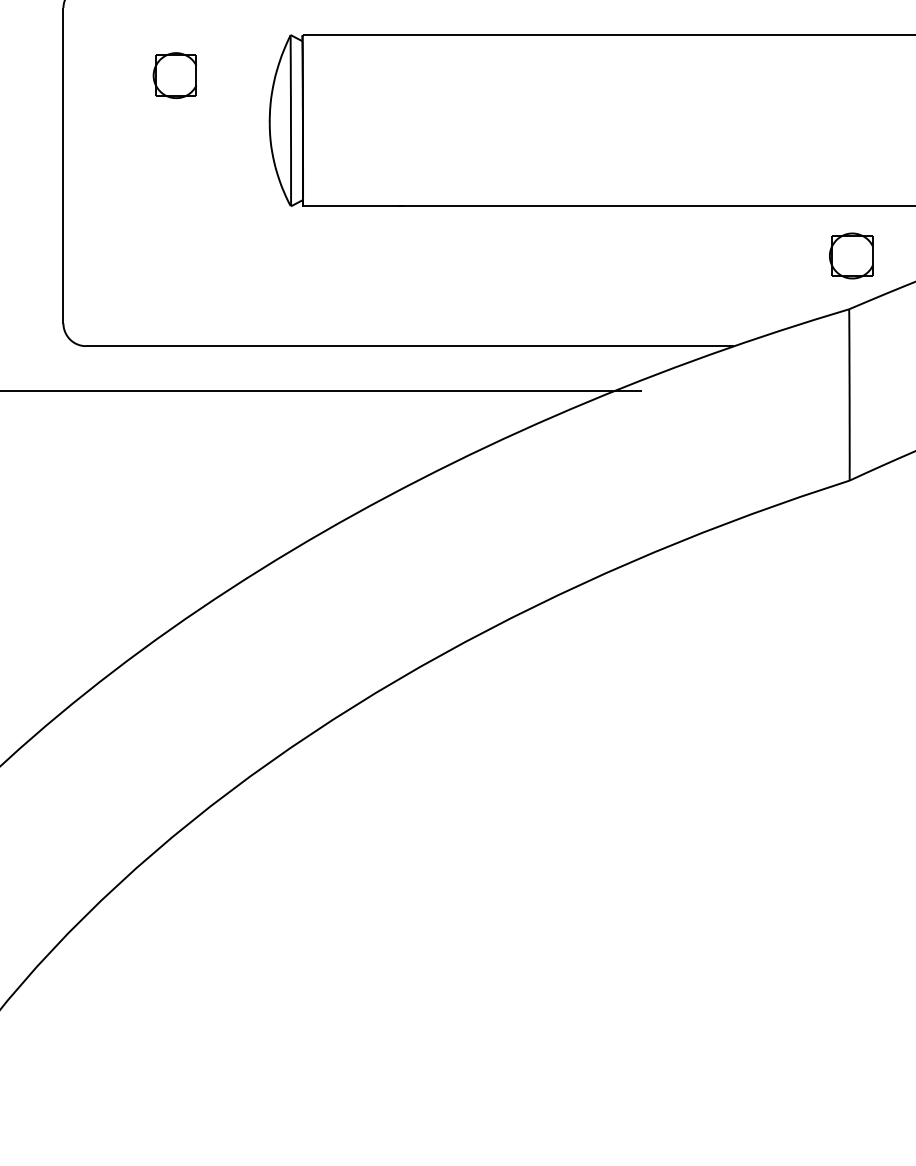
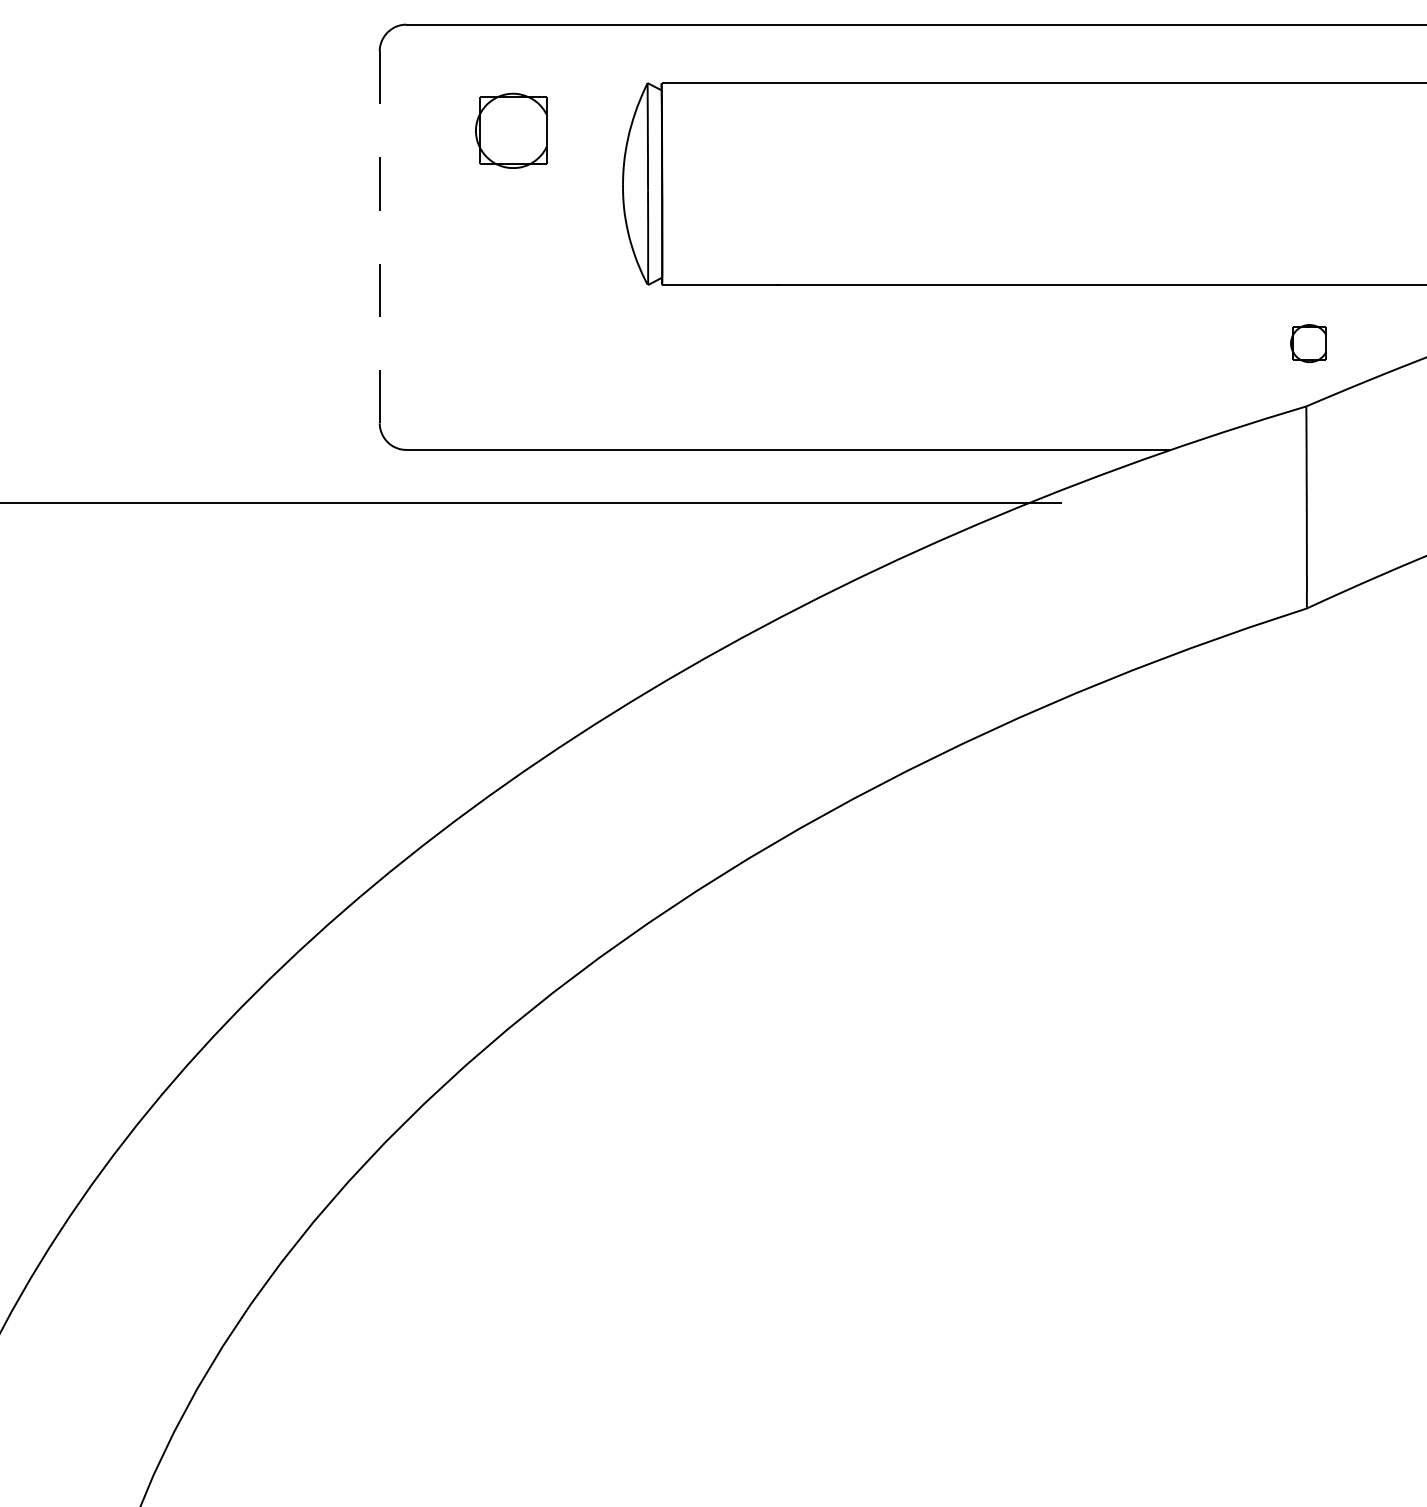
part: (175, 75) -> (511, 130), size x1.4
line: (63, 166) -> (379, 237), solid -> dashed
part: (851, 255) -> (1308, 343), size x0.7

